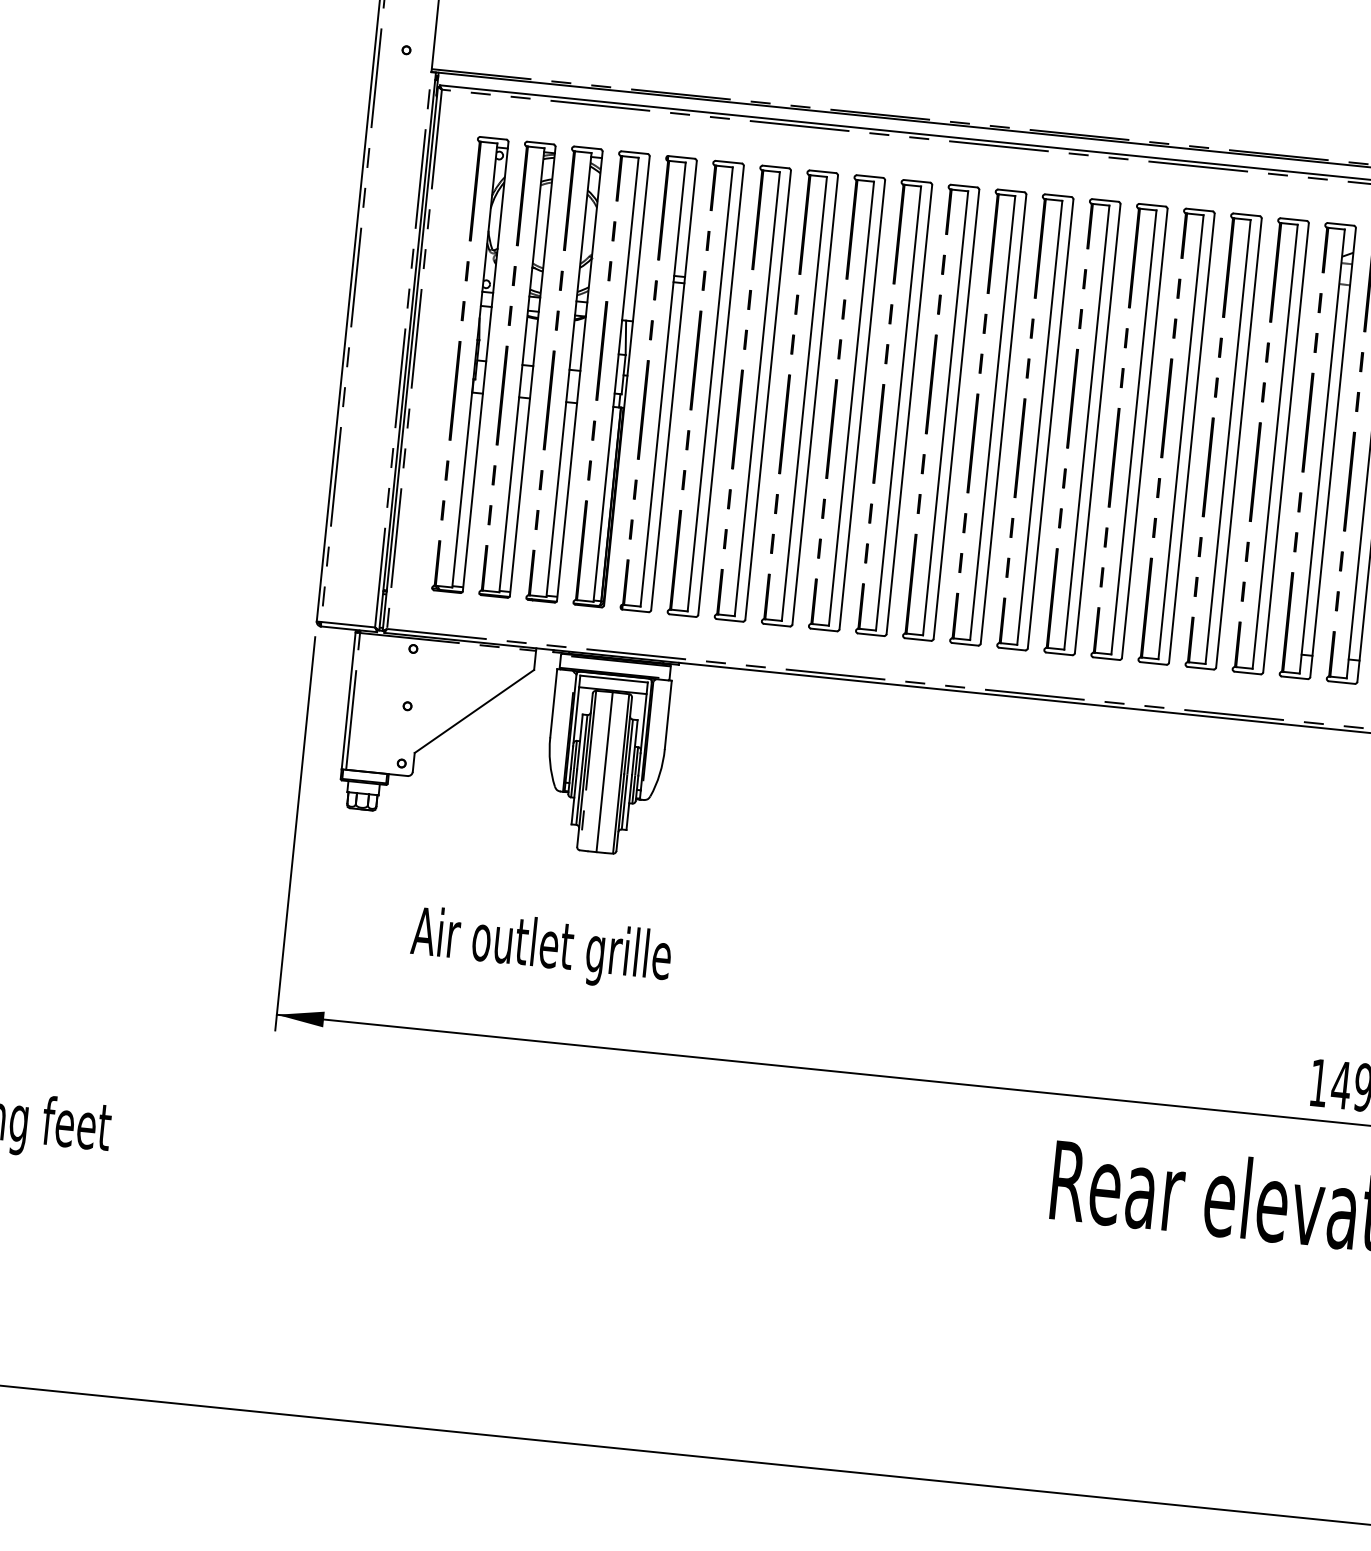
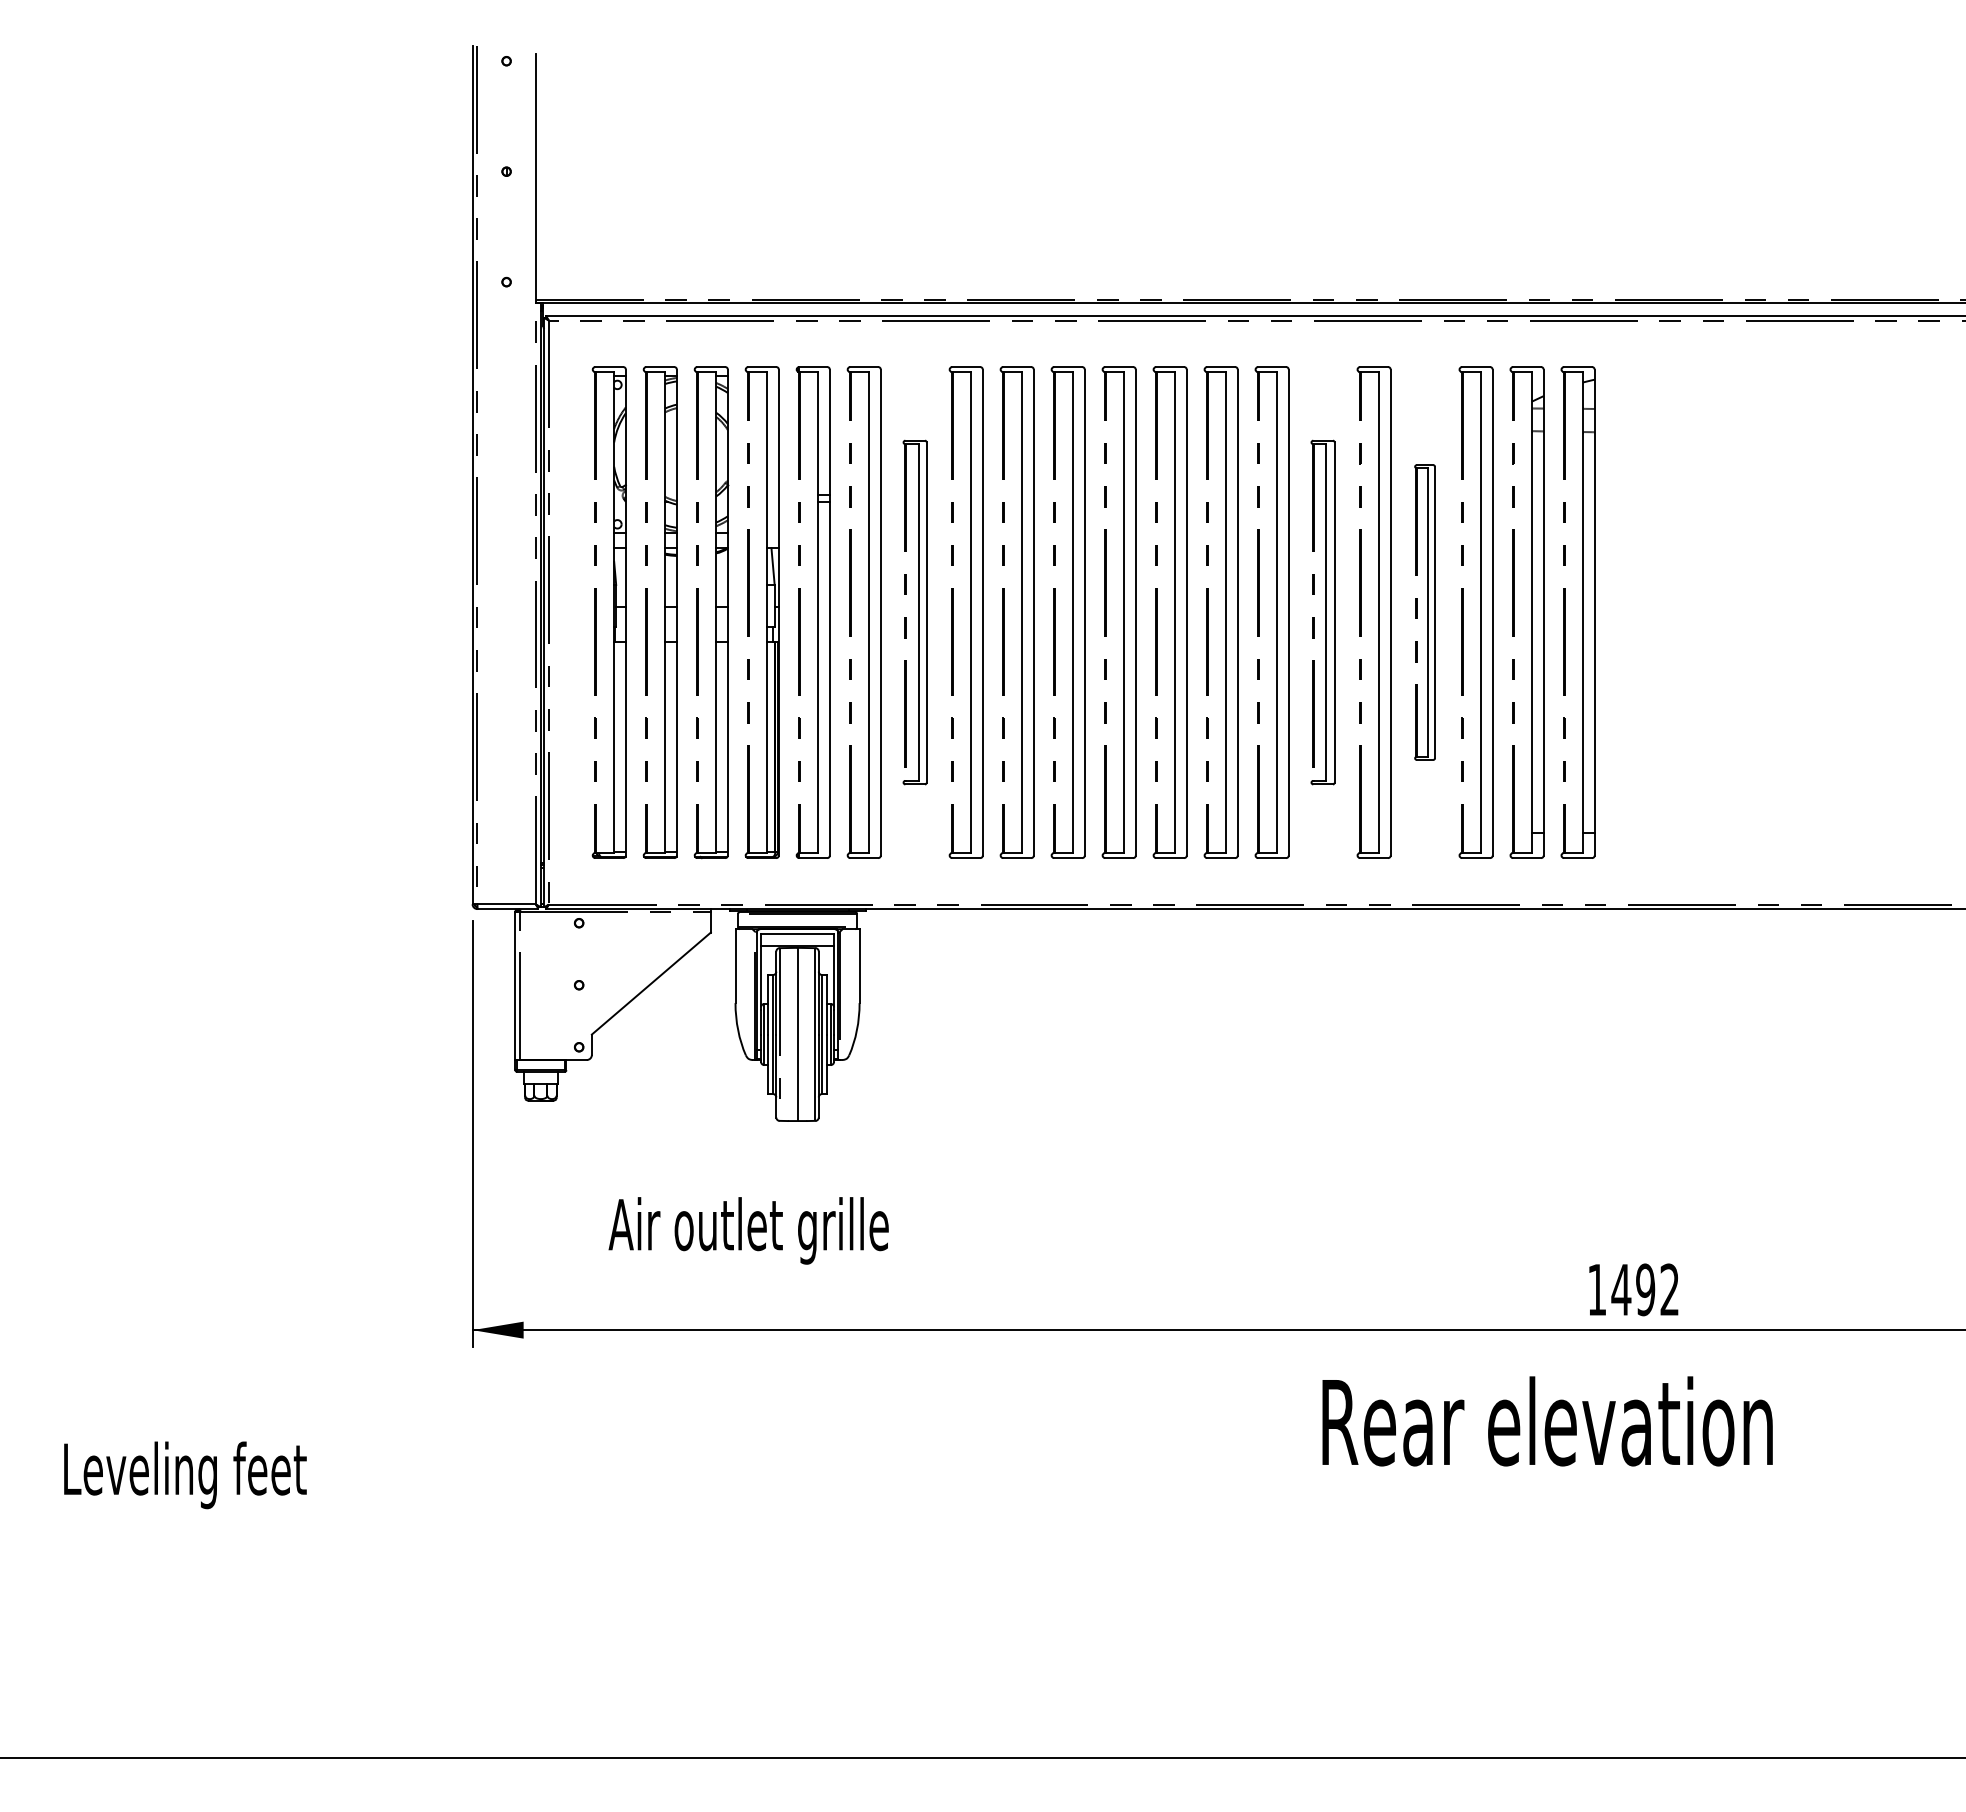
part: (752, 393) -> (914, 612), size x0.7
part: (1128, 431) -> (1322, 612), size x0.7
part: (1223, 441) -> (1424, 612), size x0.6

